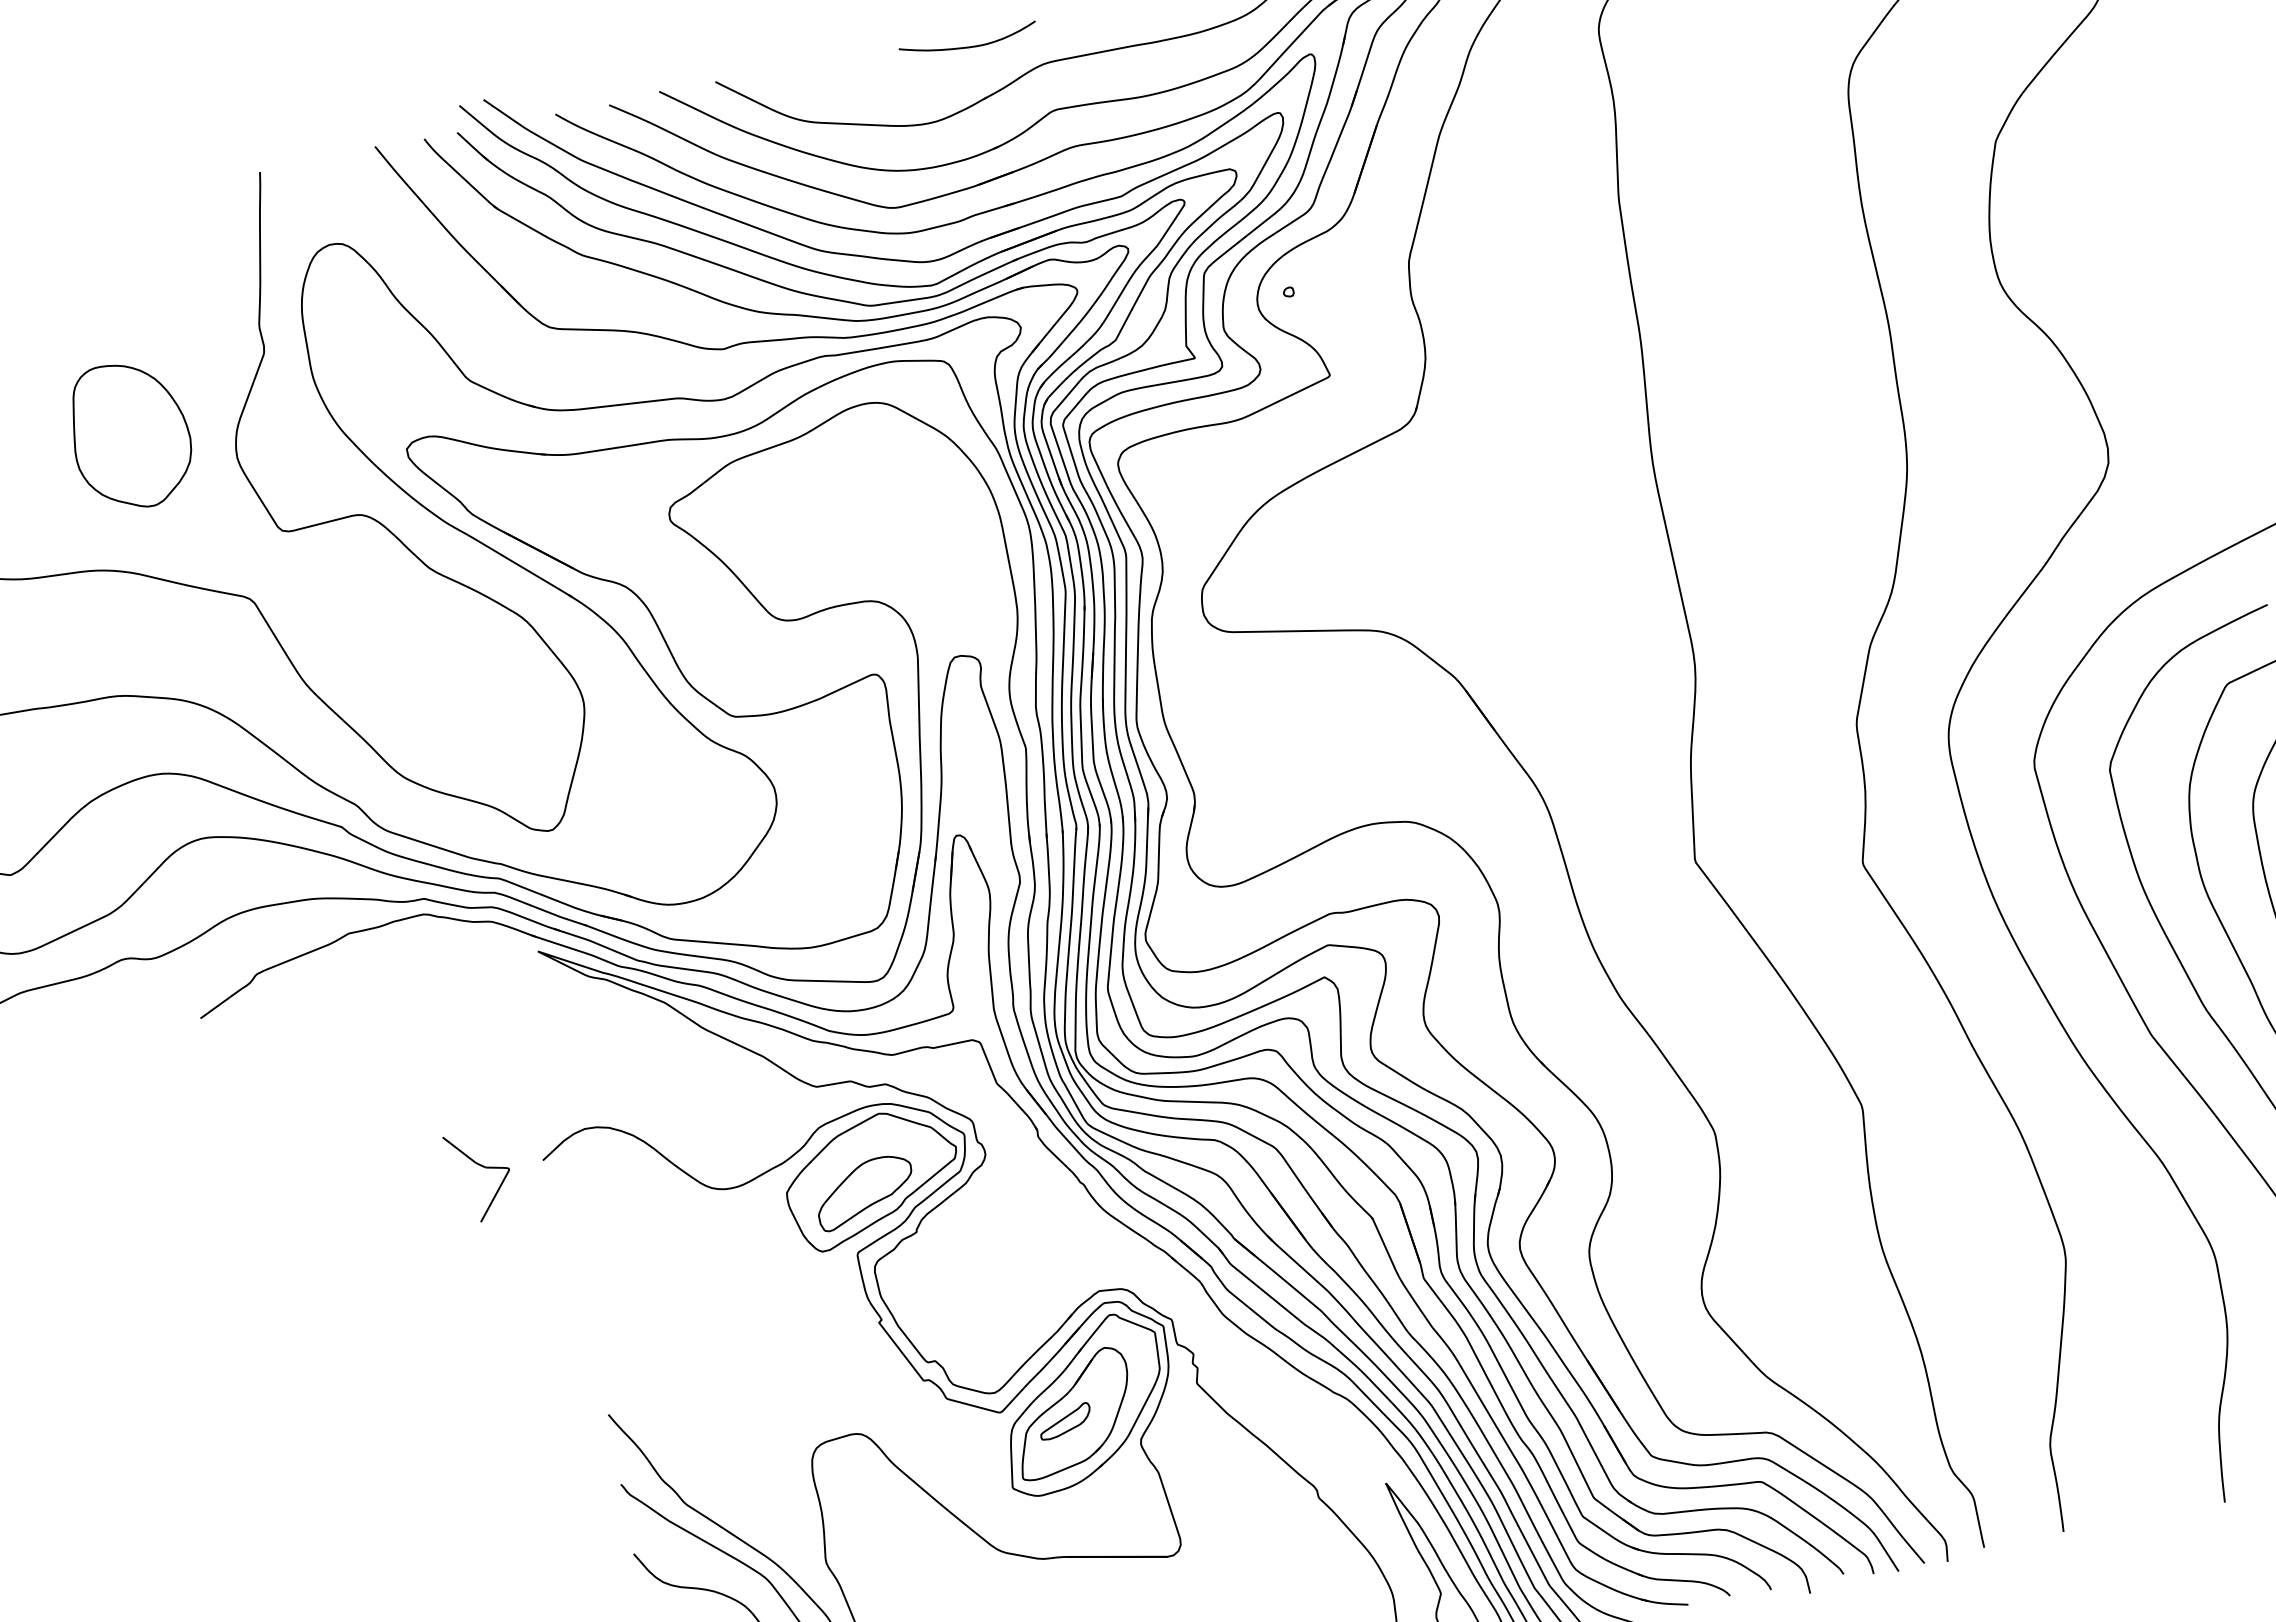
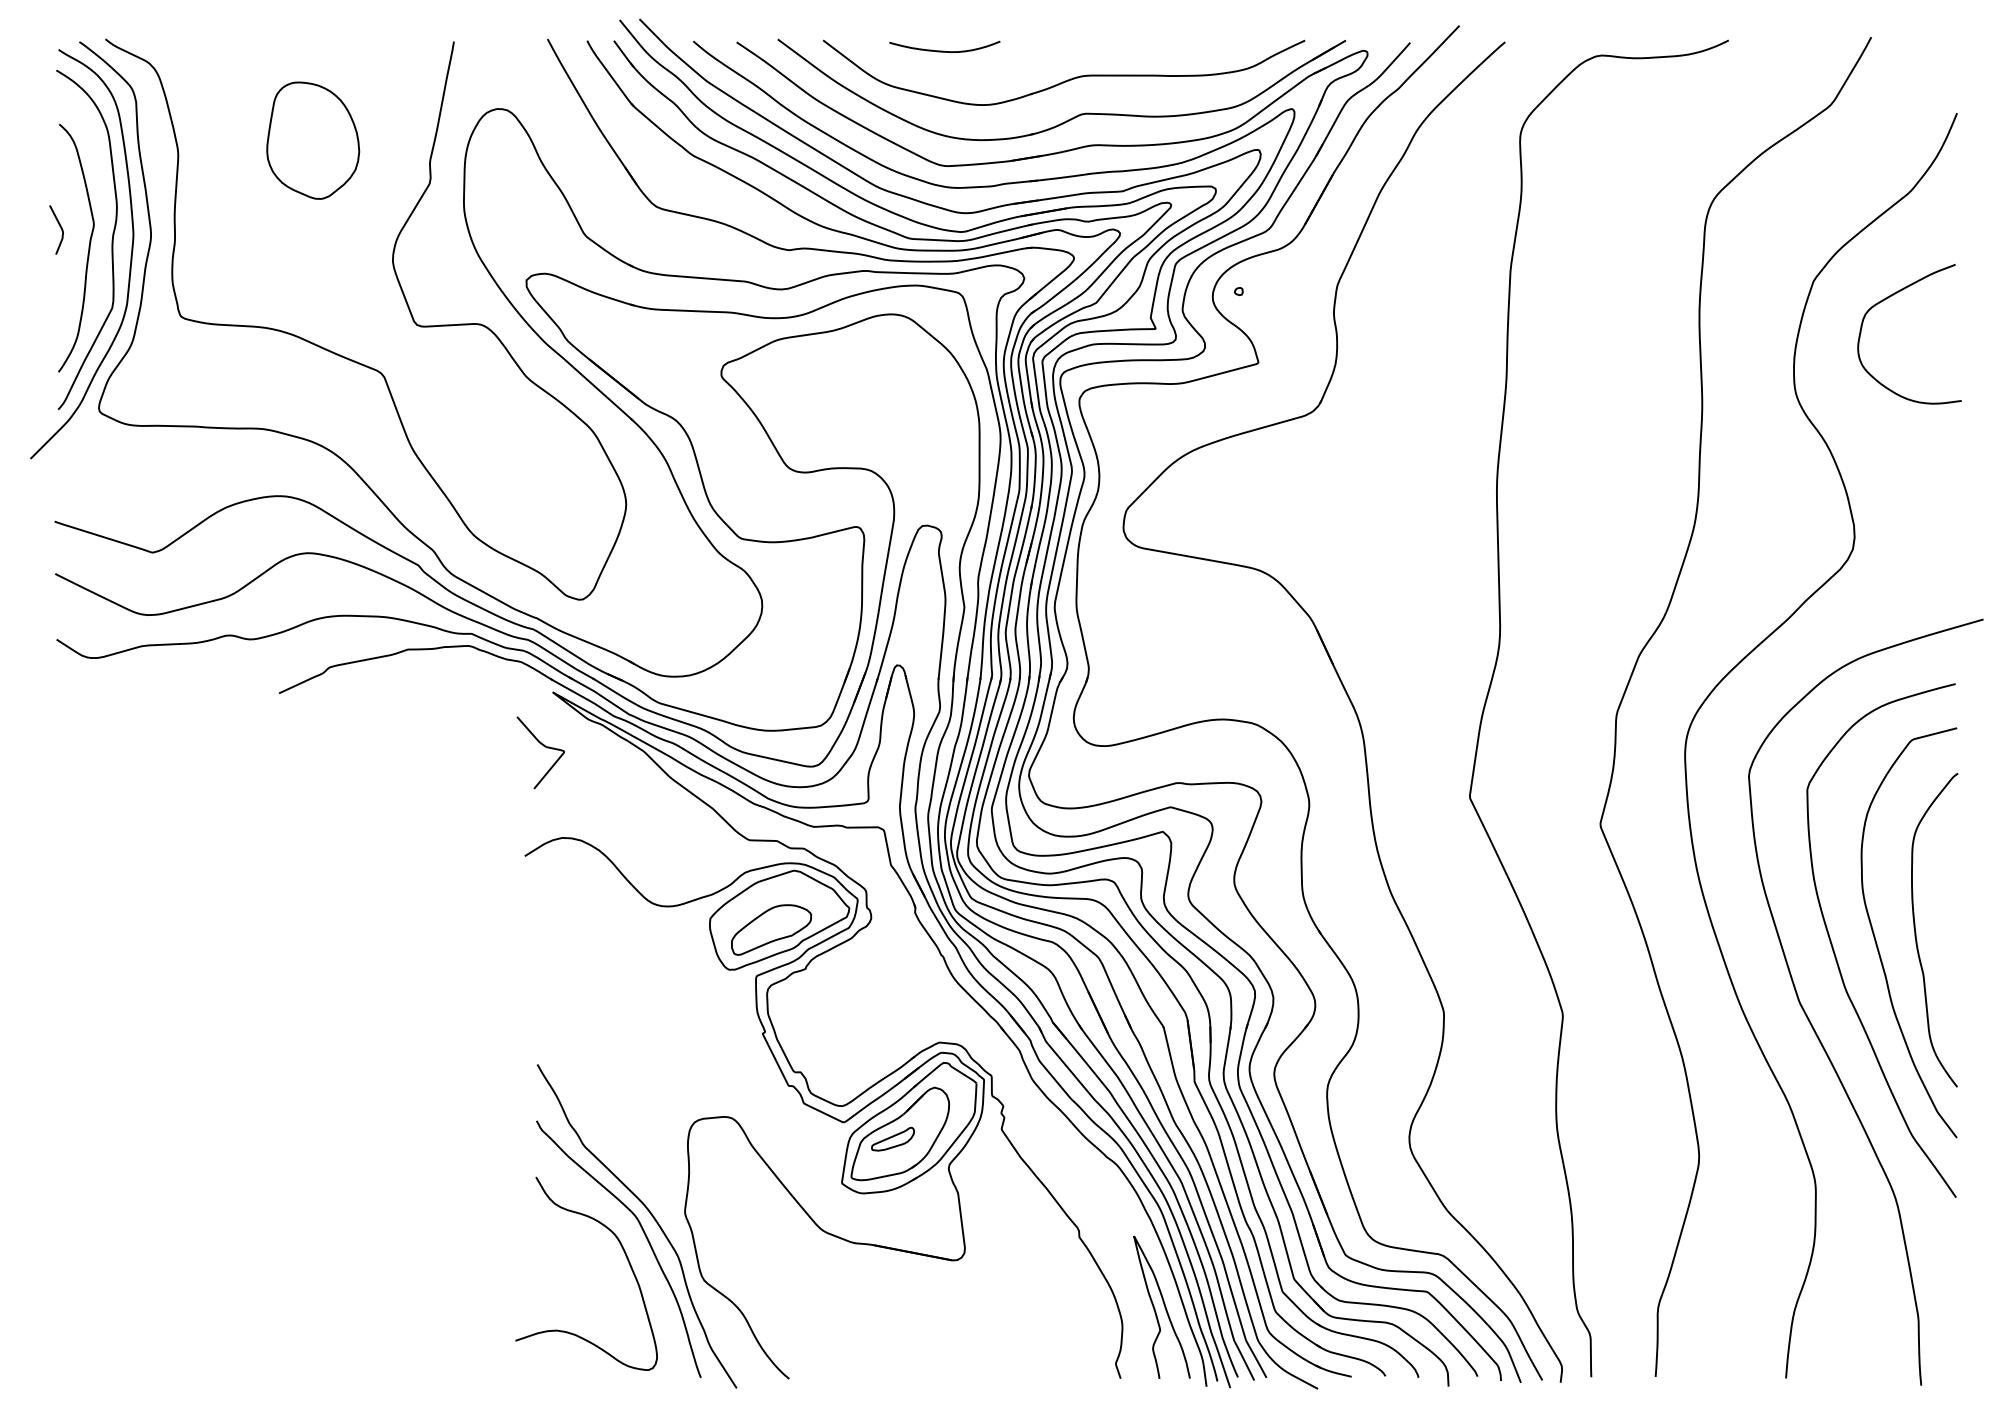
curve: (967, 45) -> (943, 50), moved
curve: (2094, 143) -> (1890, 297), added
part: (131, 435) -> (313, 140), moved
part: (482, 1167) -> (543, 746), moved

